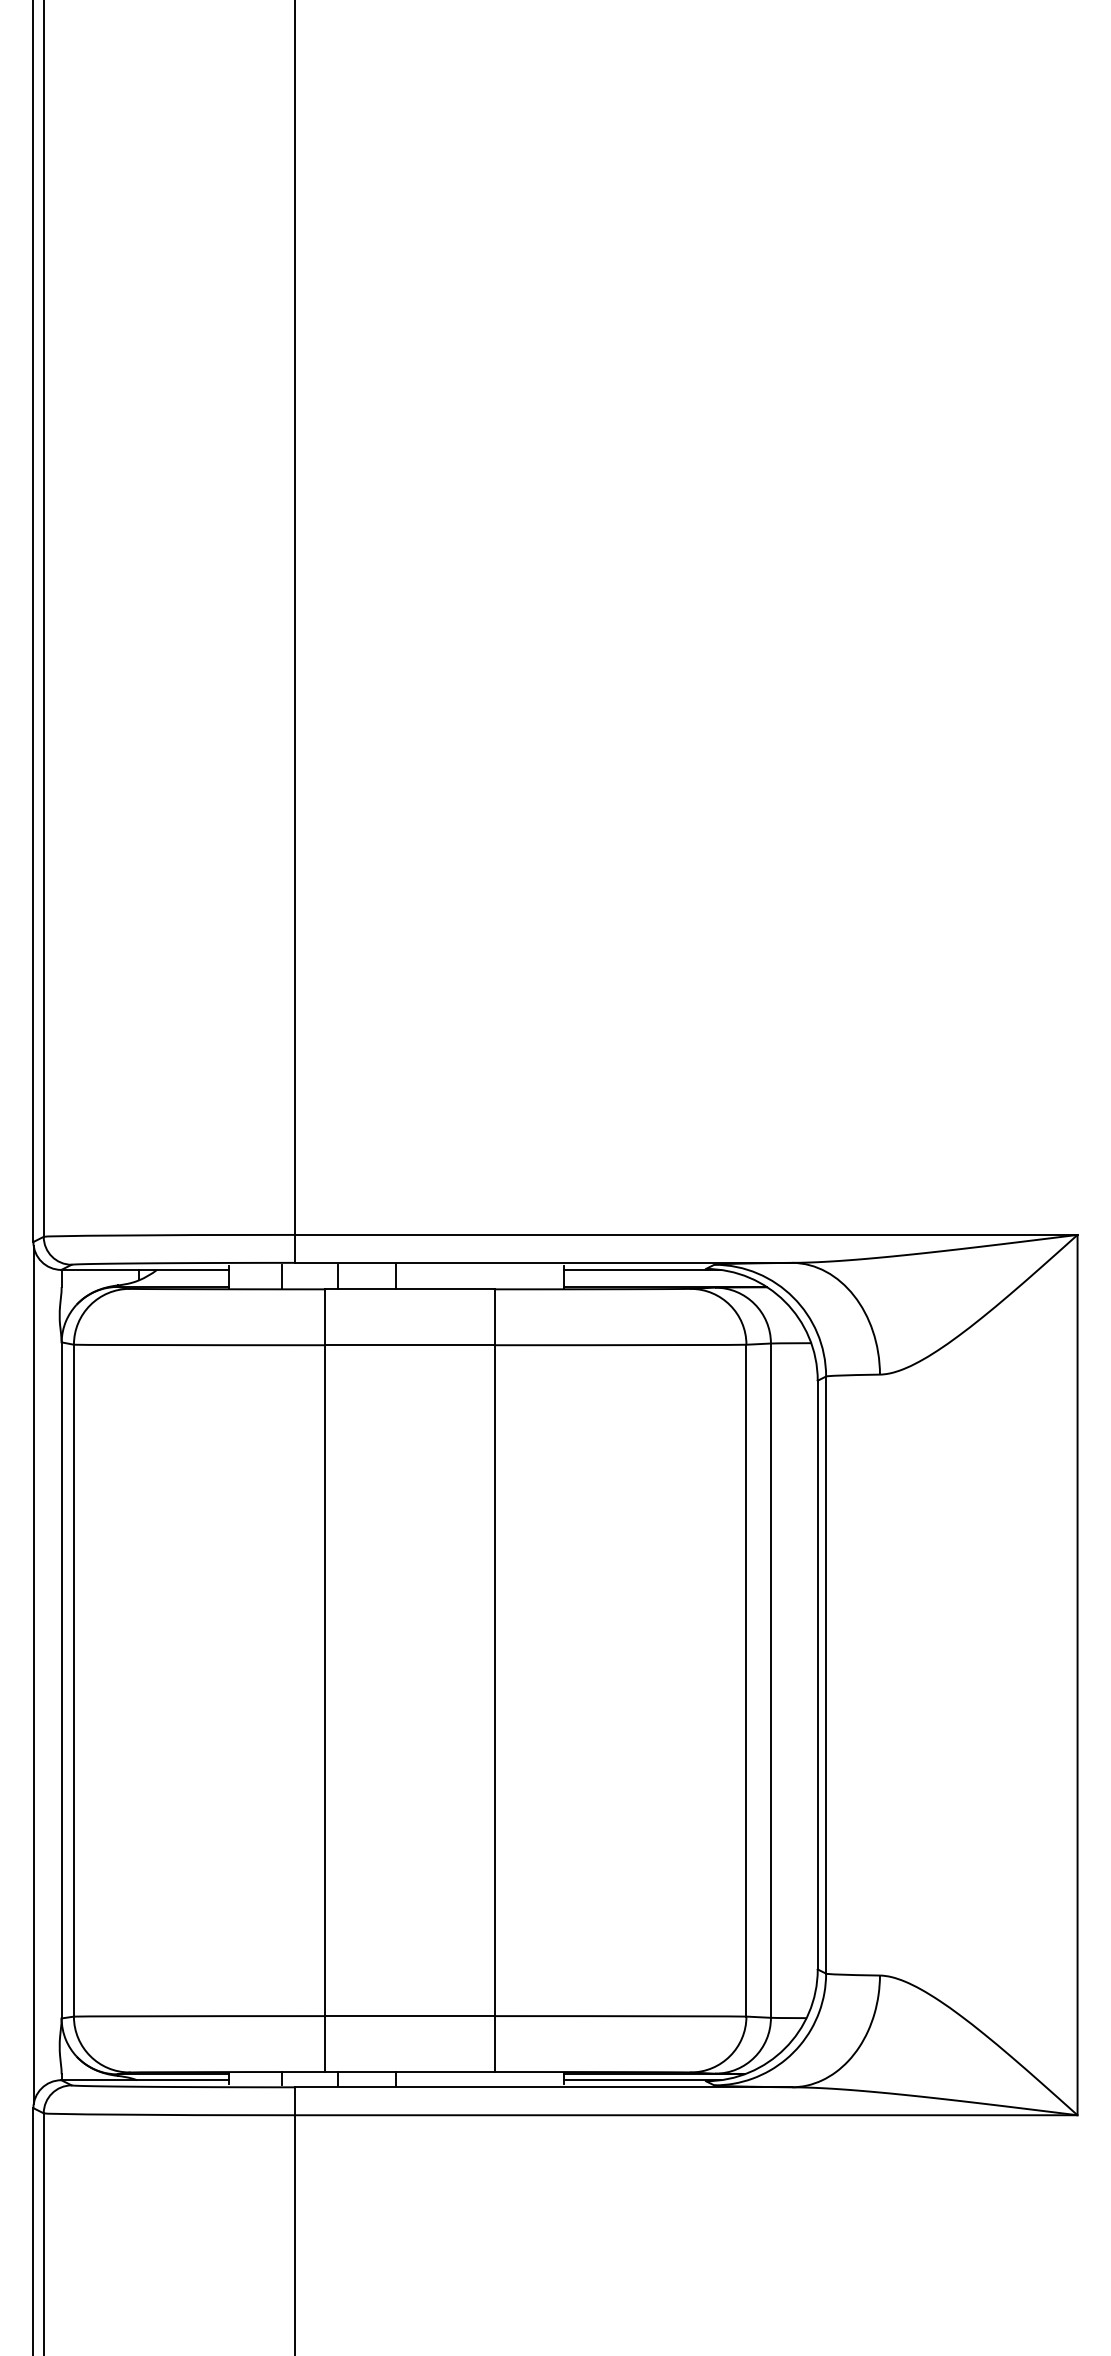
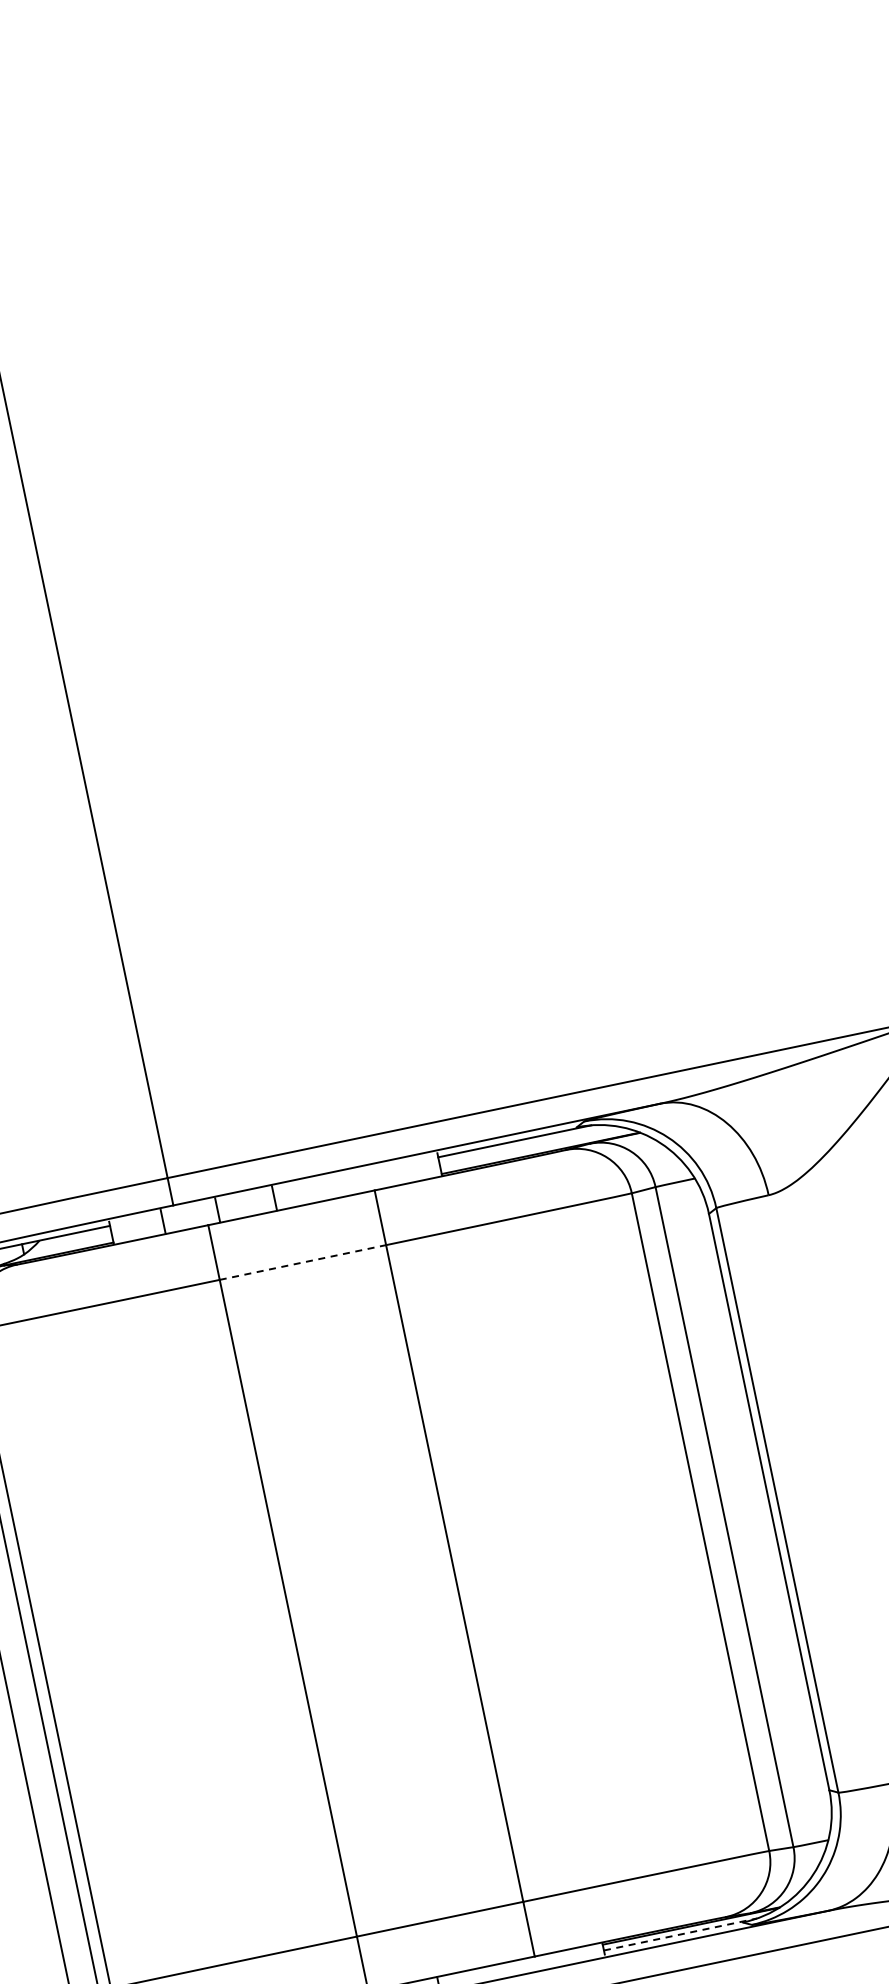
line: (410, 1345) -> (303, 1262), solid -> dashed
line: (643, 2080) -> (681, 1934), solid -> dashed

